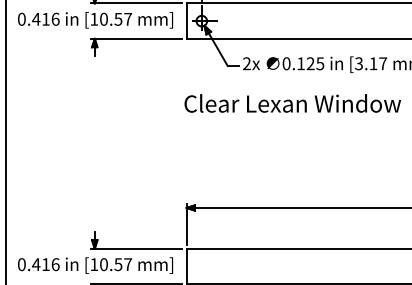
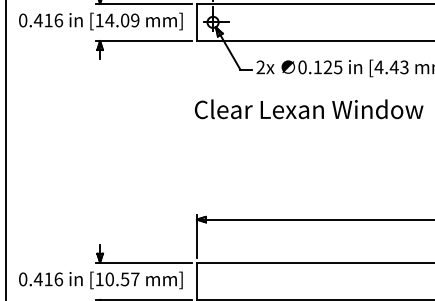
text: (115, 18) -> (121, 19), [10.57 -> [14.09
text: (370, 63) -> (391, 67), [3.17 -> [4.43

